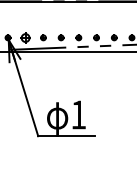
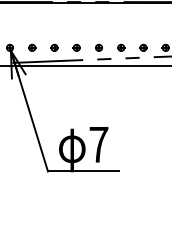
part: (25, 37) -> (32, 47), size x0.62
text: (78, 114) -> (98, 144), 1 -> 7

